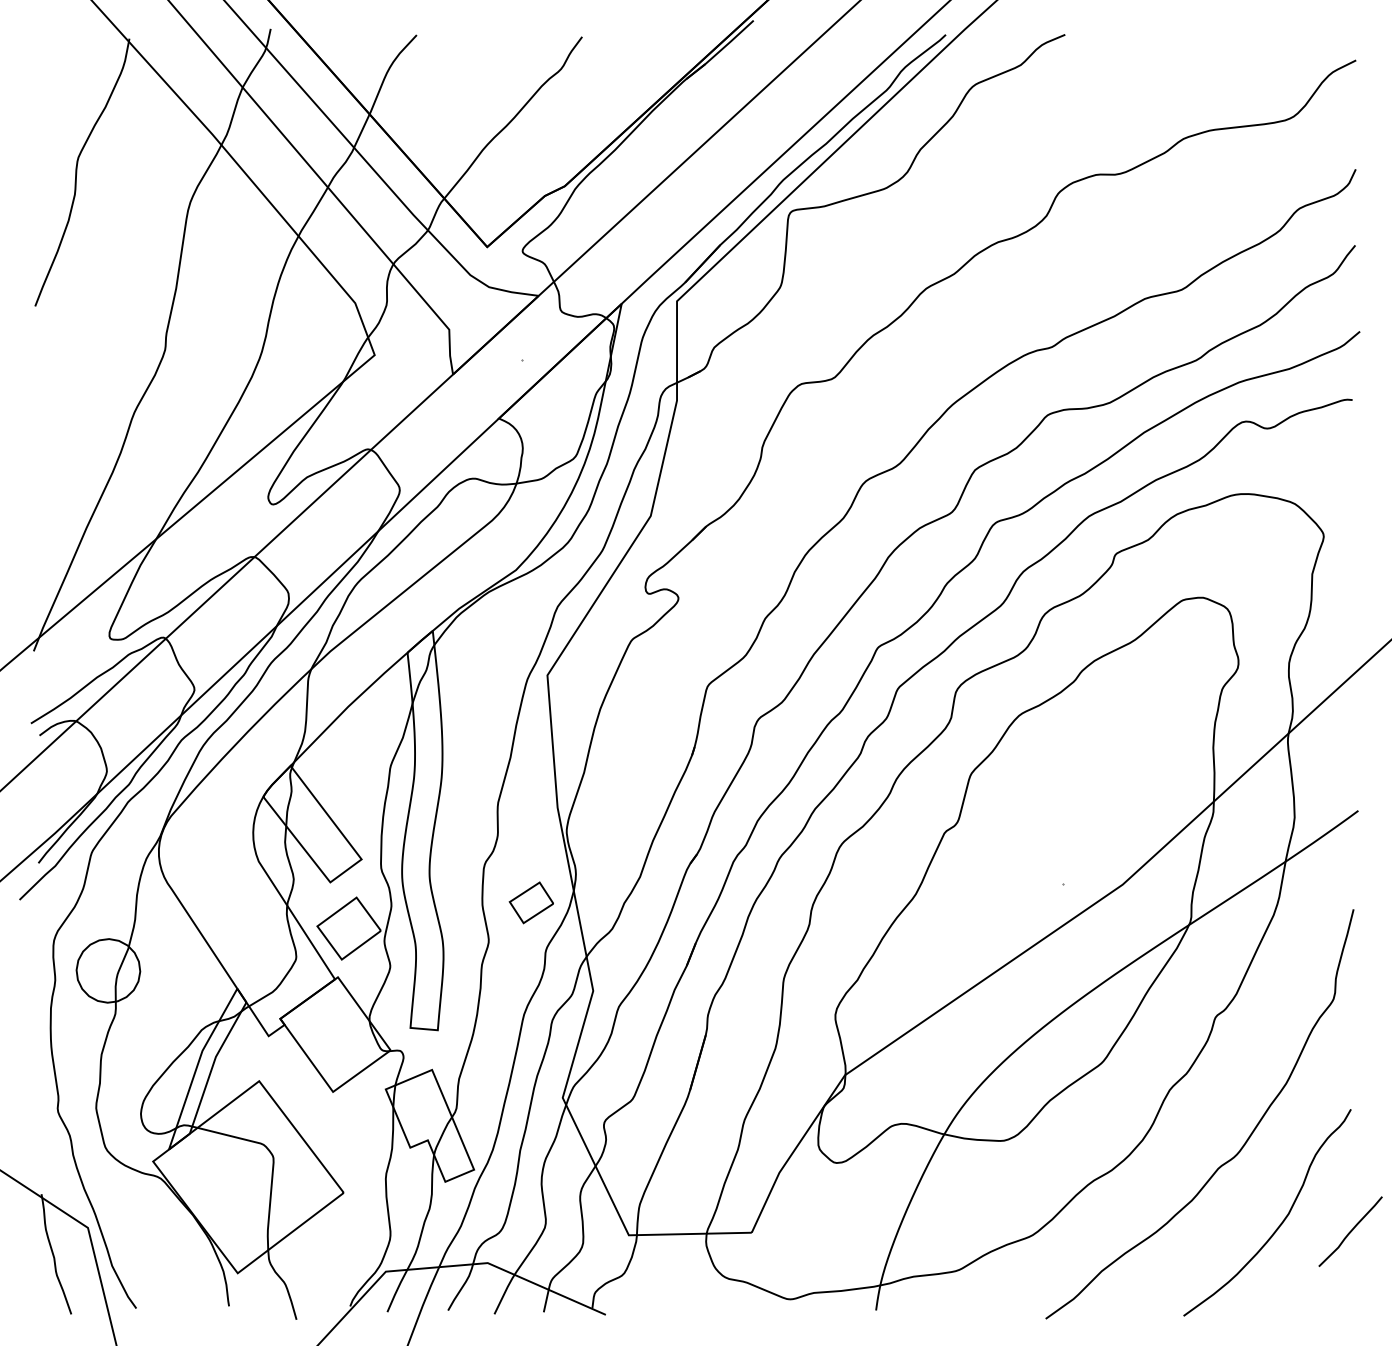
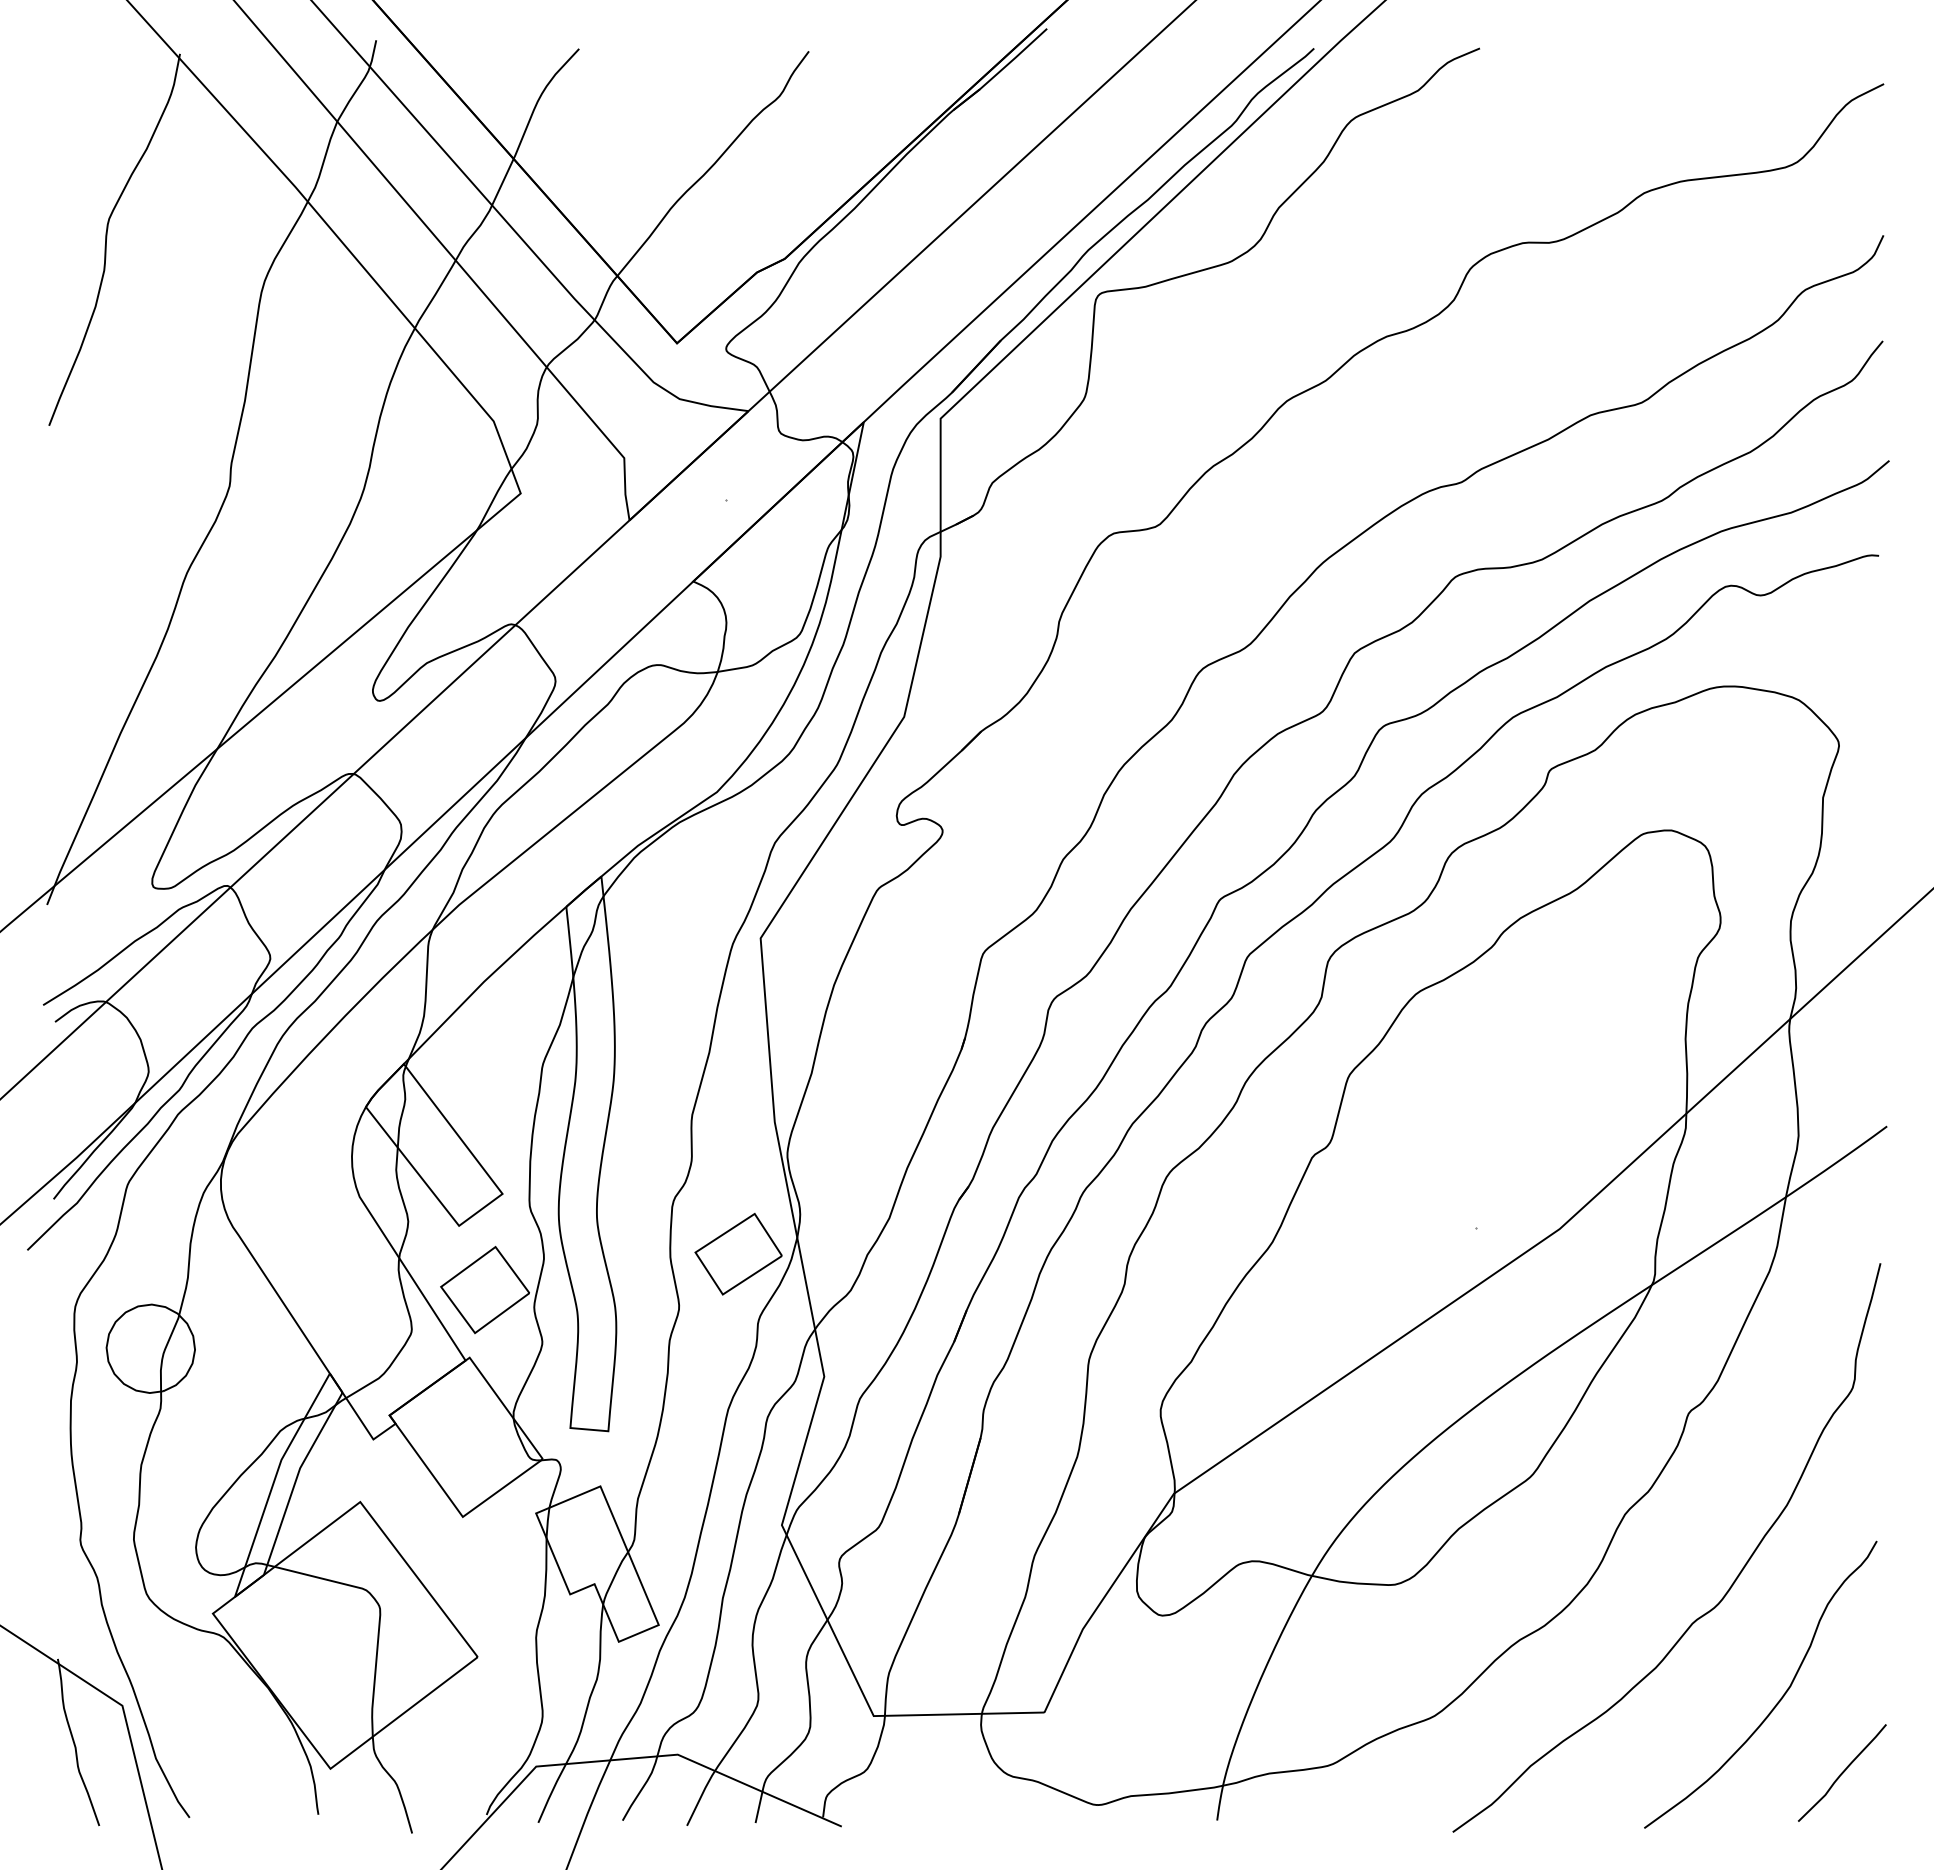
part: (531, 903) -> (738, 1254), size x1.43
curve: (1350, 1231) -> (1842, 1772), moved

